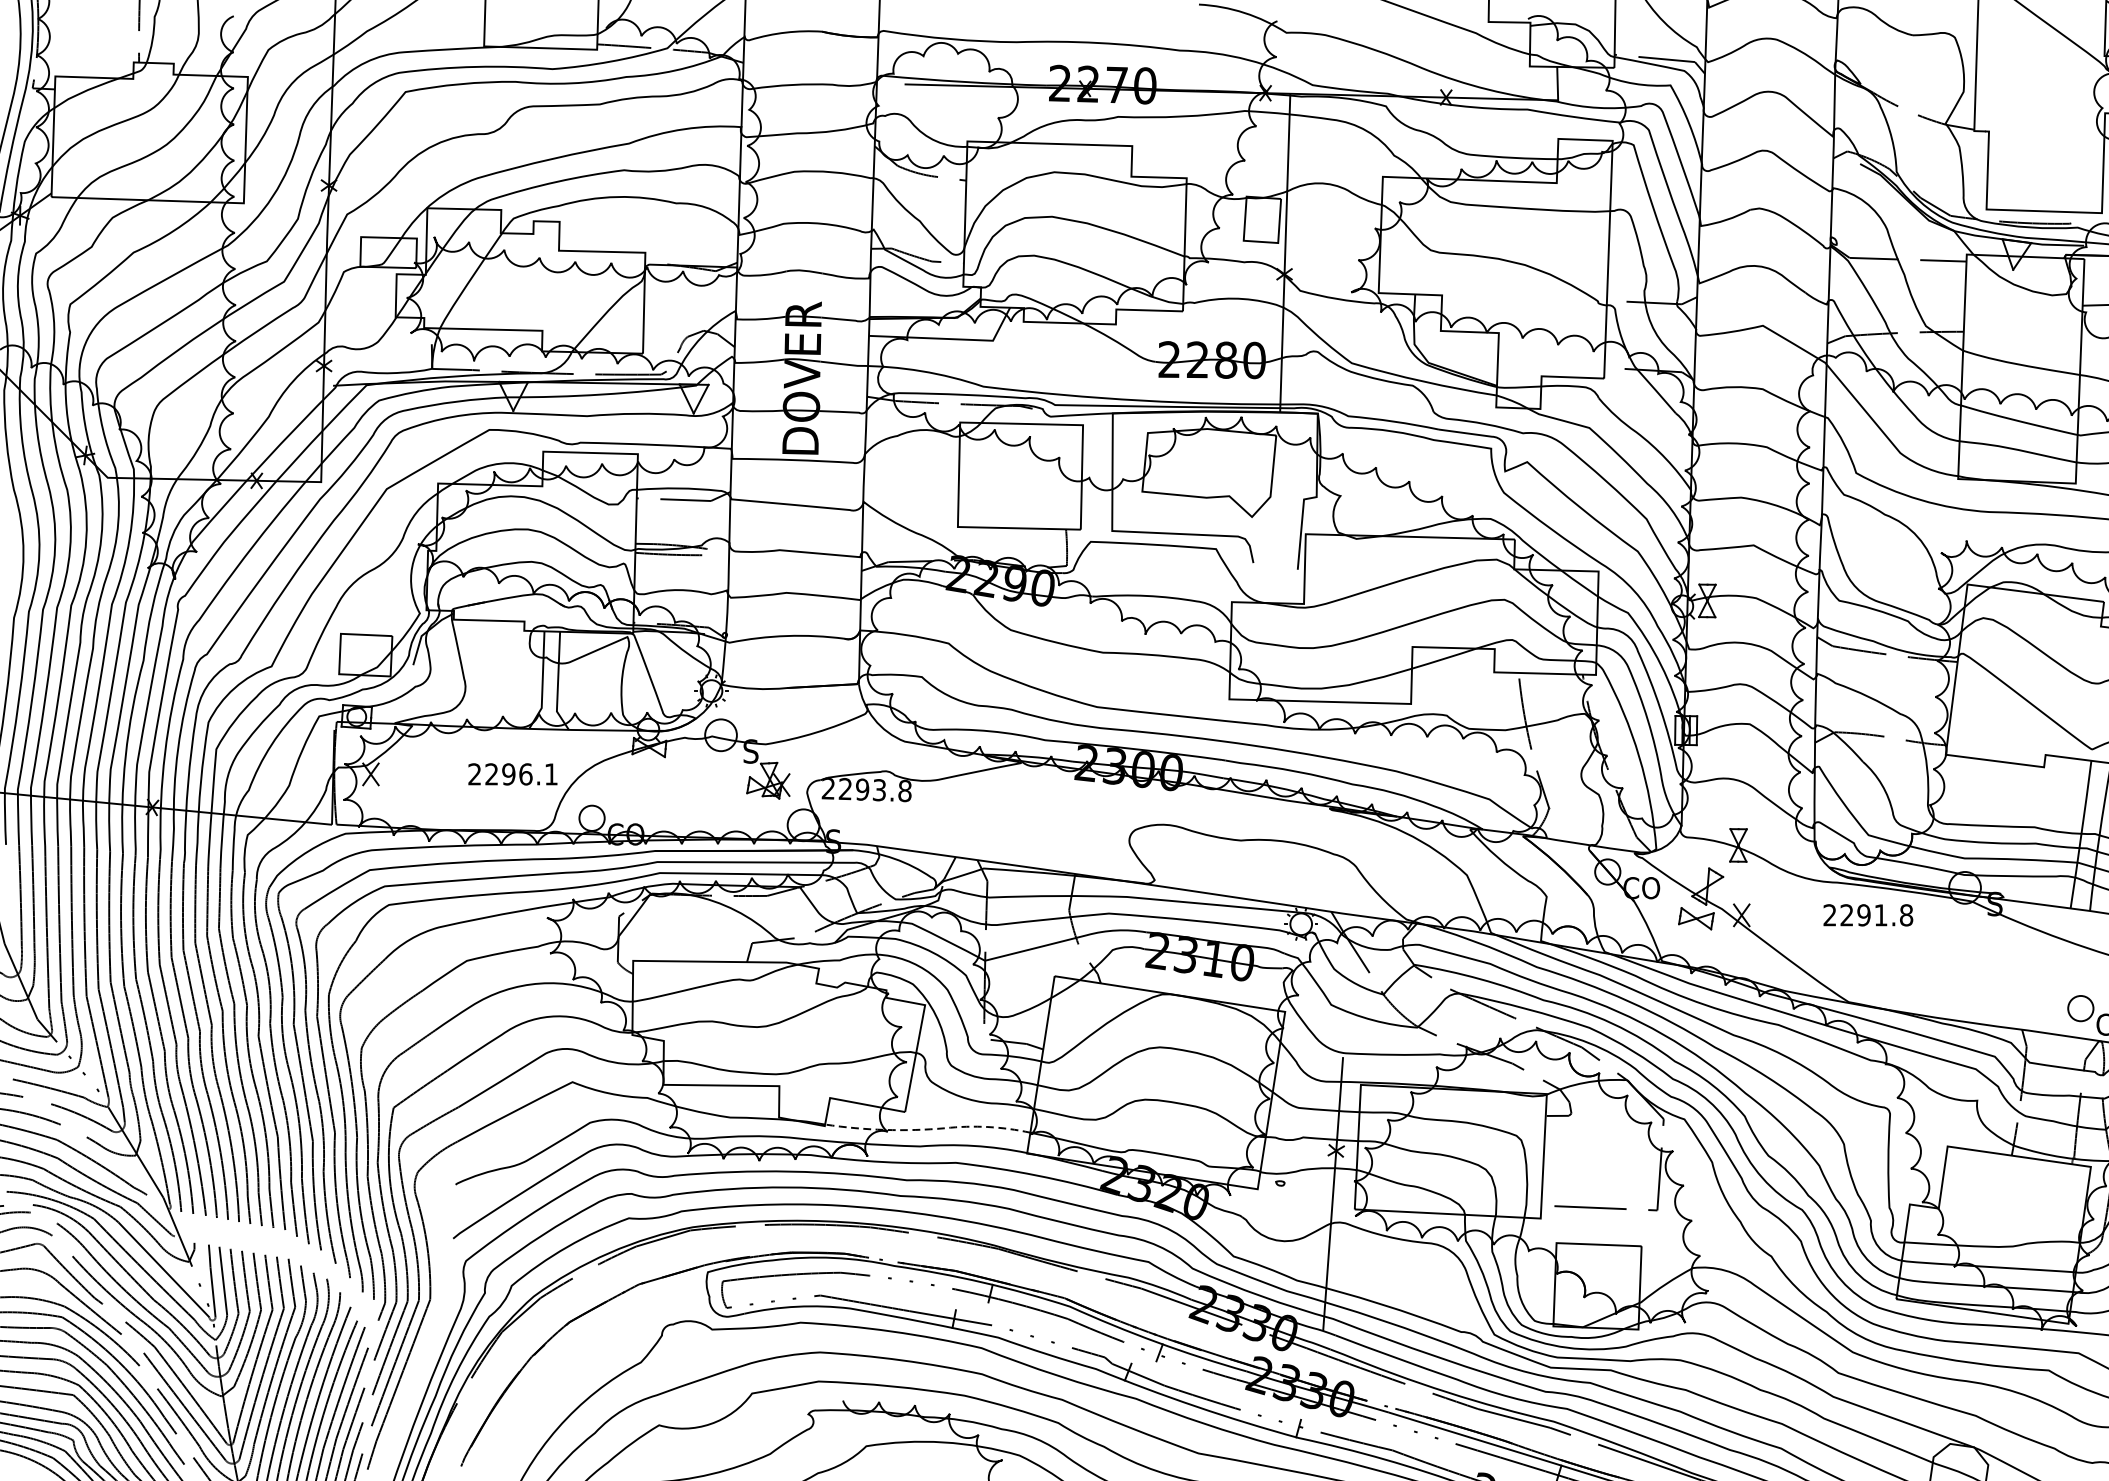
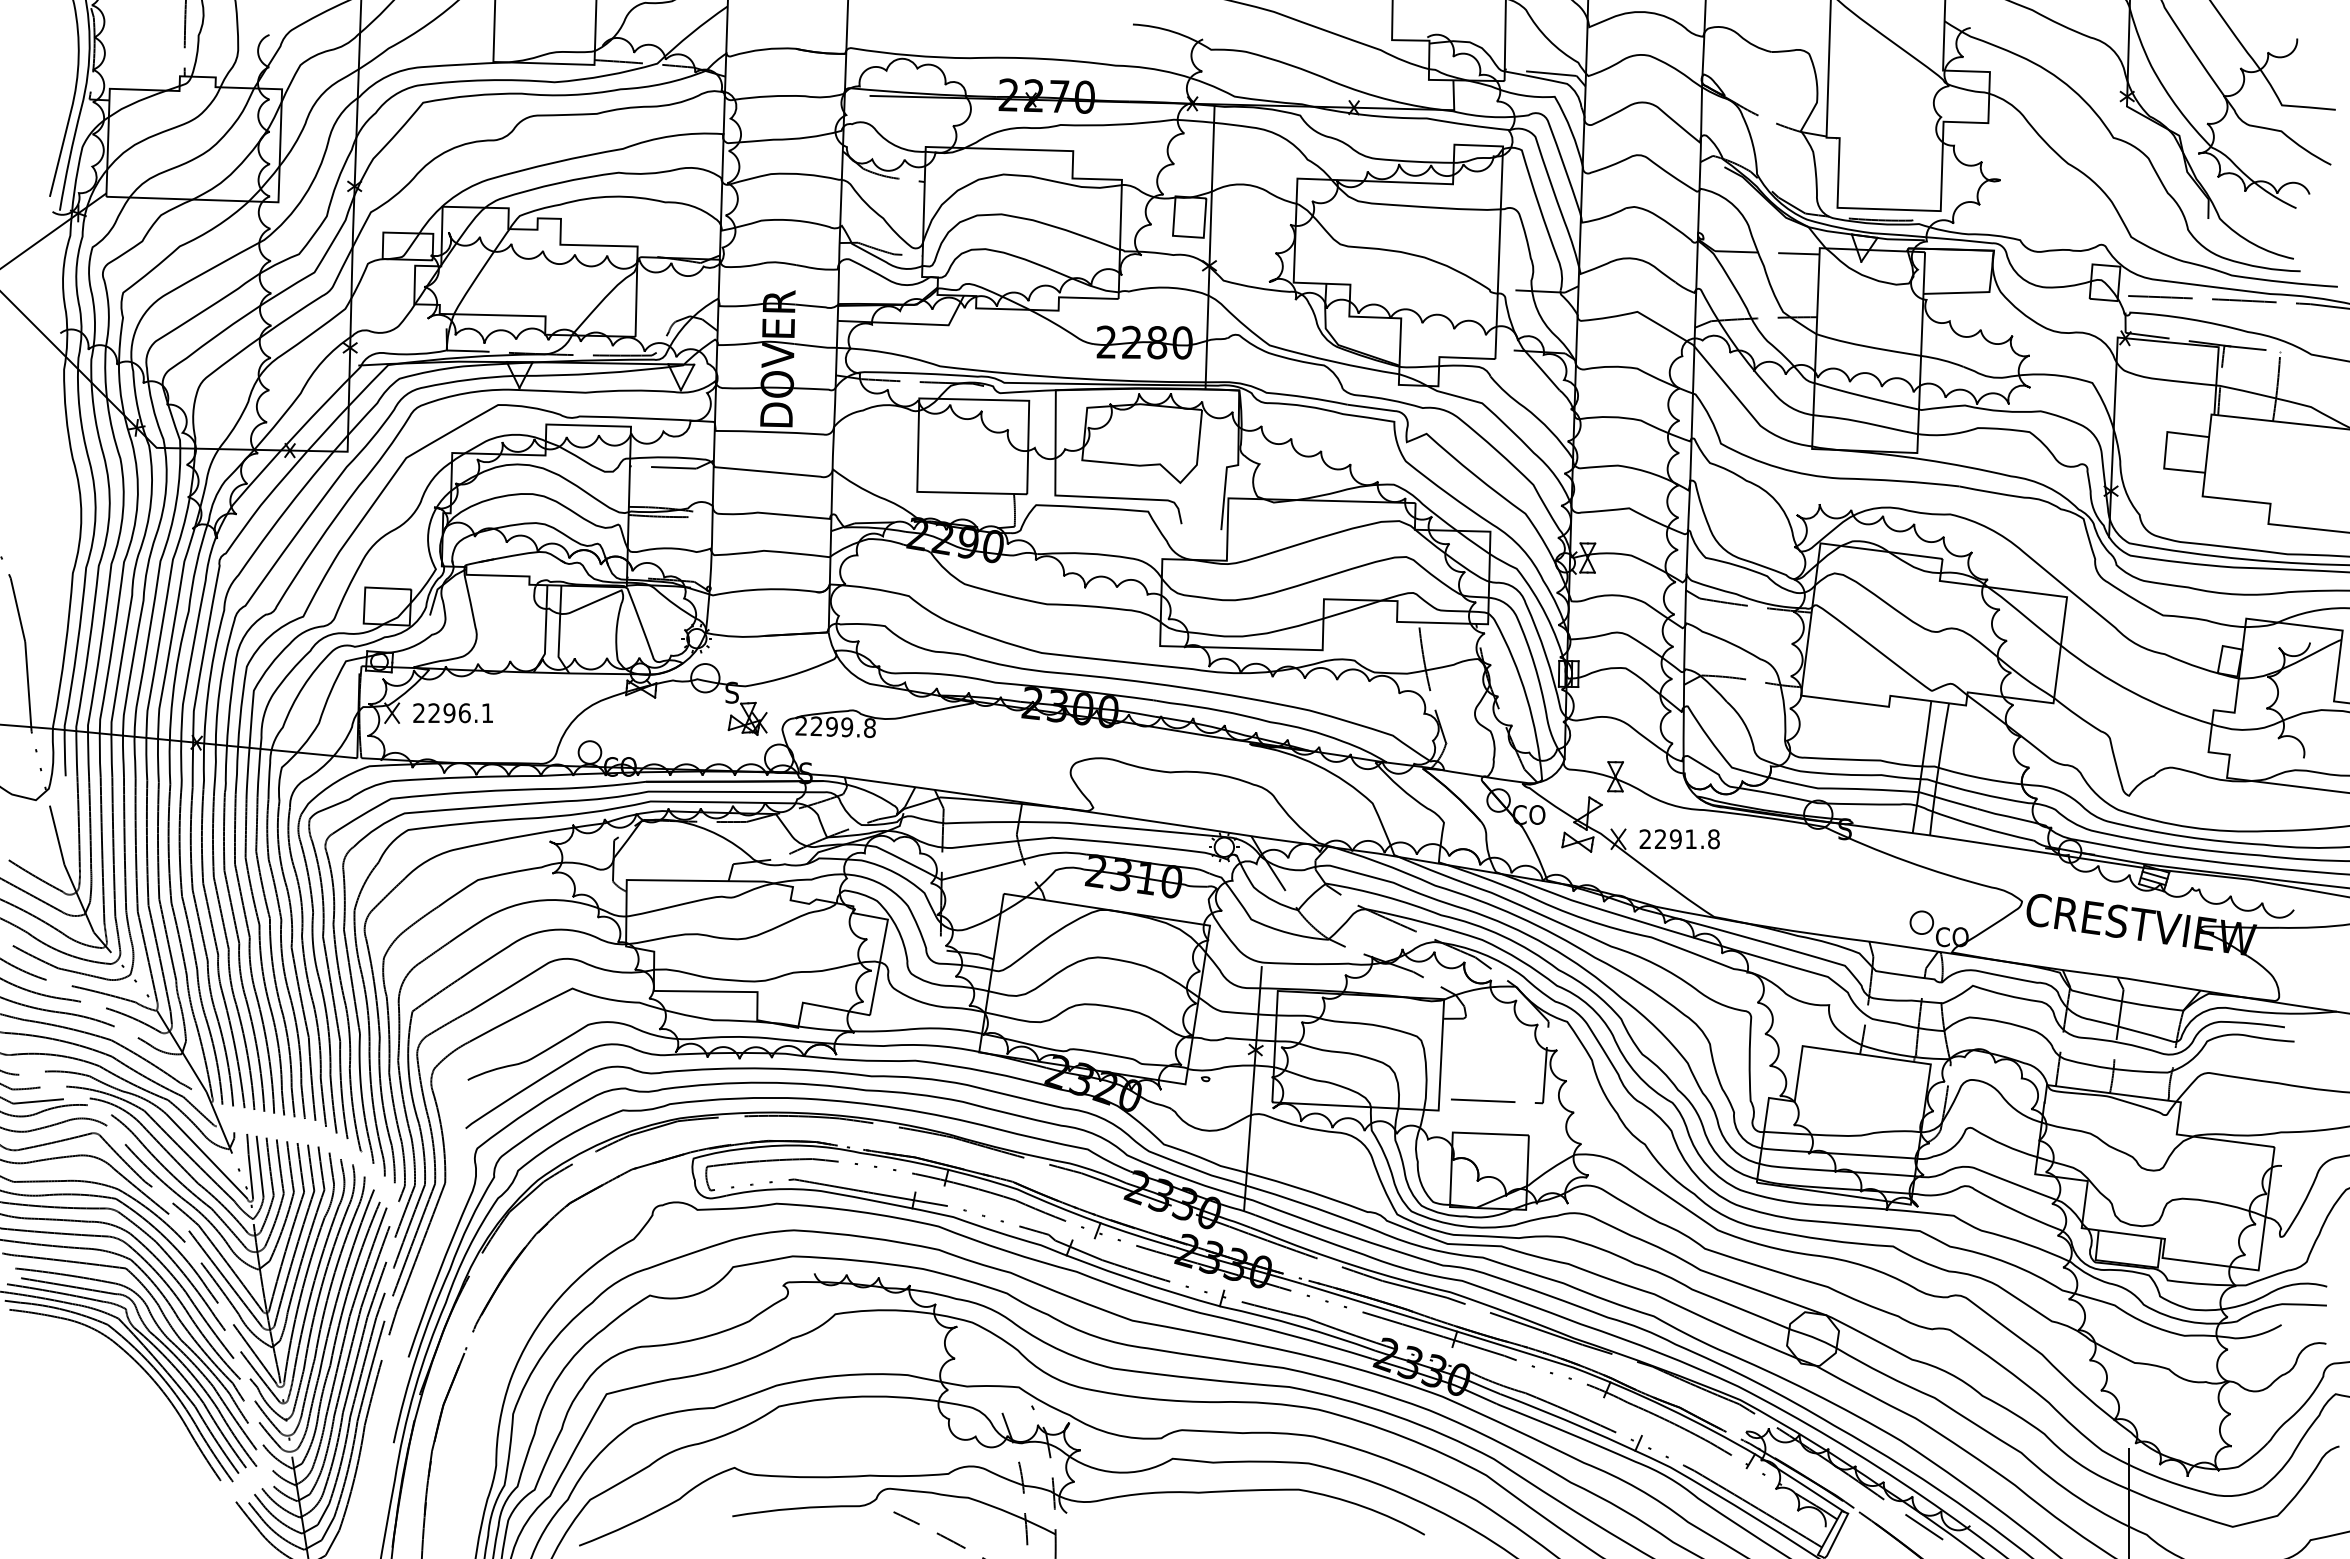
text: (512, 774) -> (452, 713), moved
text: (879, 790) -> (847, 727), 2293.8 -> 2299.8
text: (1868, 915) -> (1679, 839), moved
line: (929, 1129) -> (891, 1030), dashed -> solid

